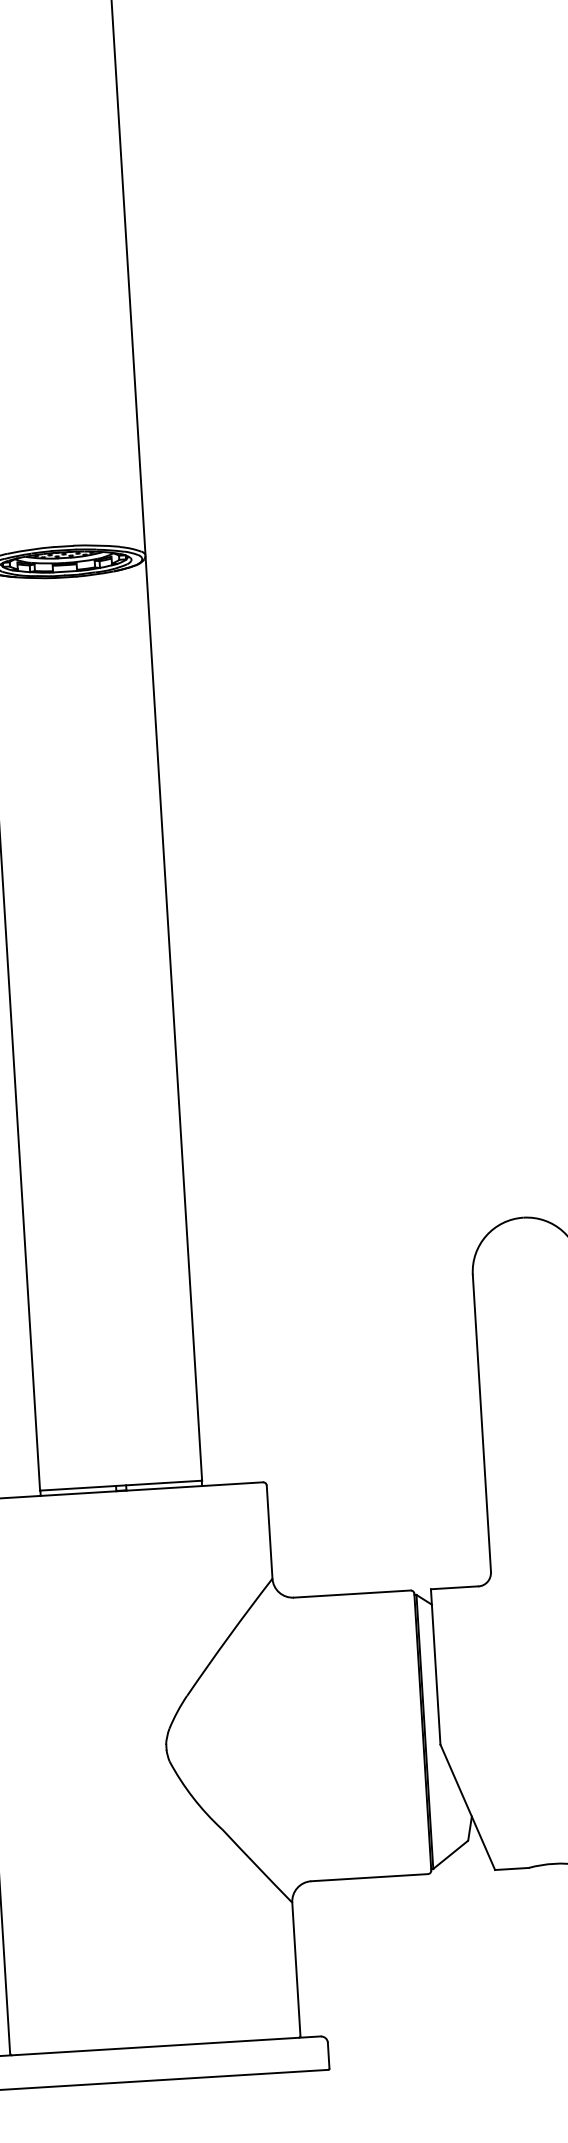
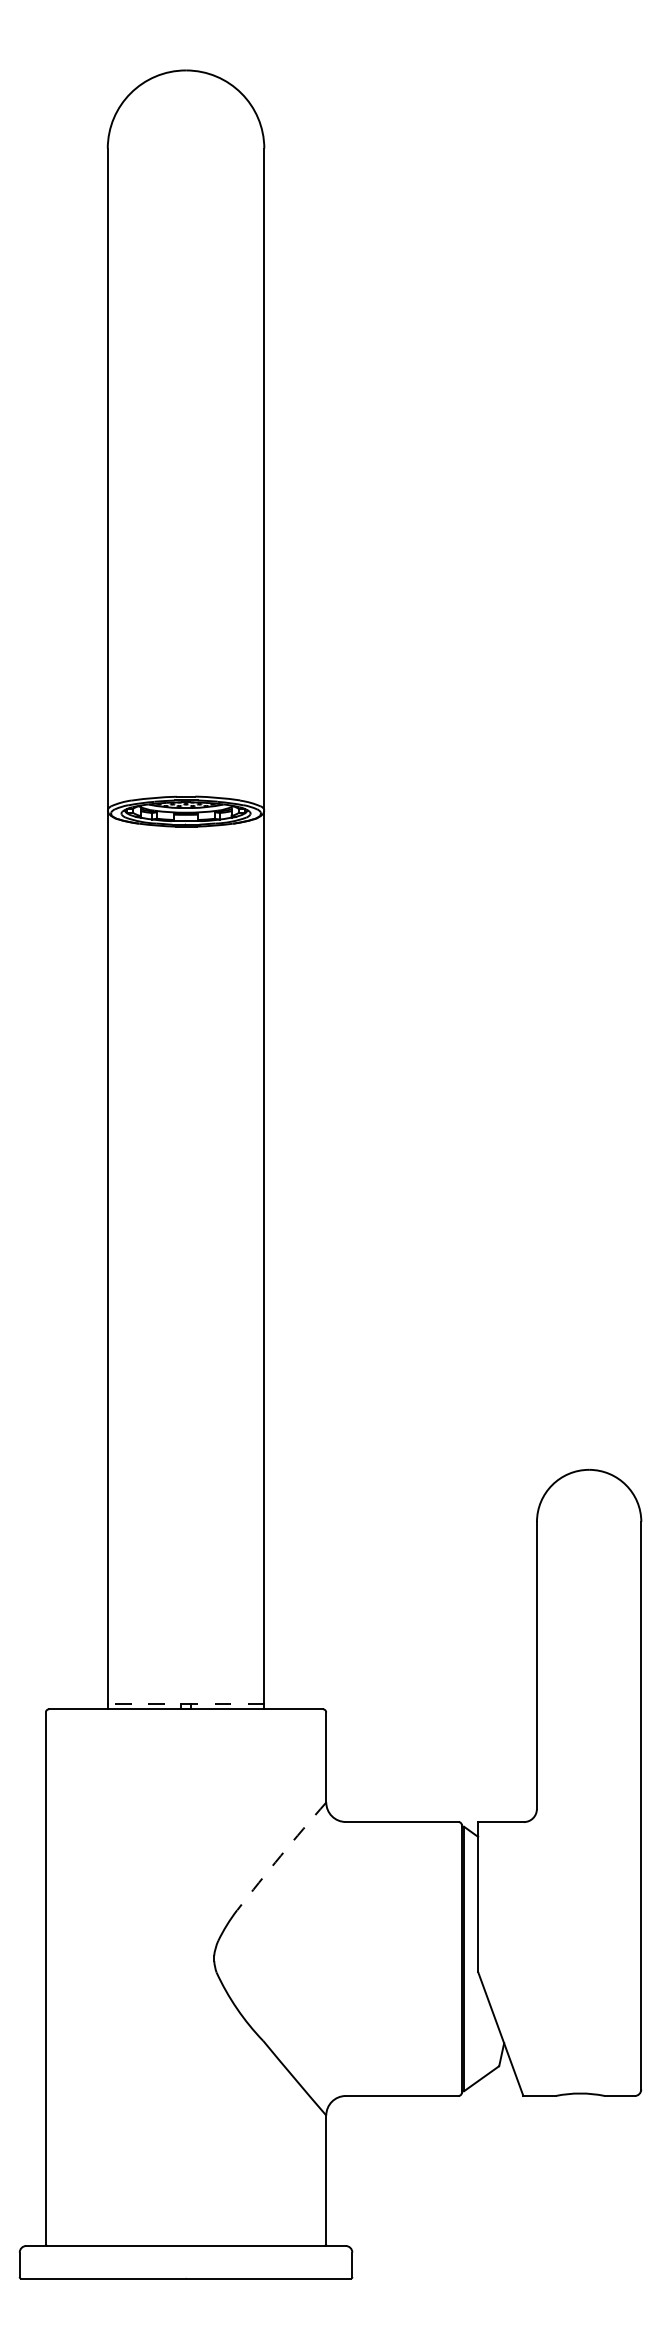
line: (120, 1486) -> (185, 1704), solid -> dashed
arc: (229, 1636) -> (281, 1855), solid -> dashed

